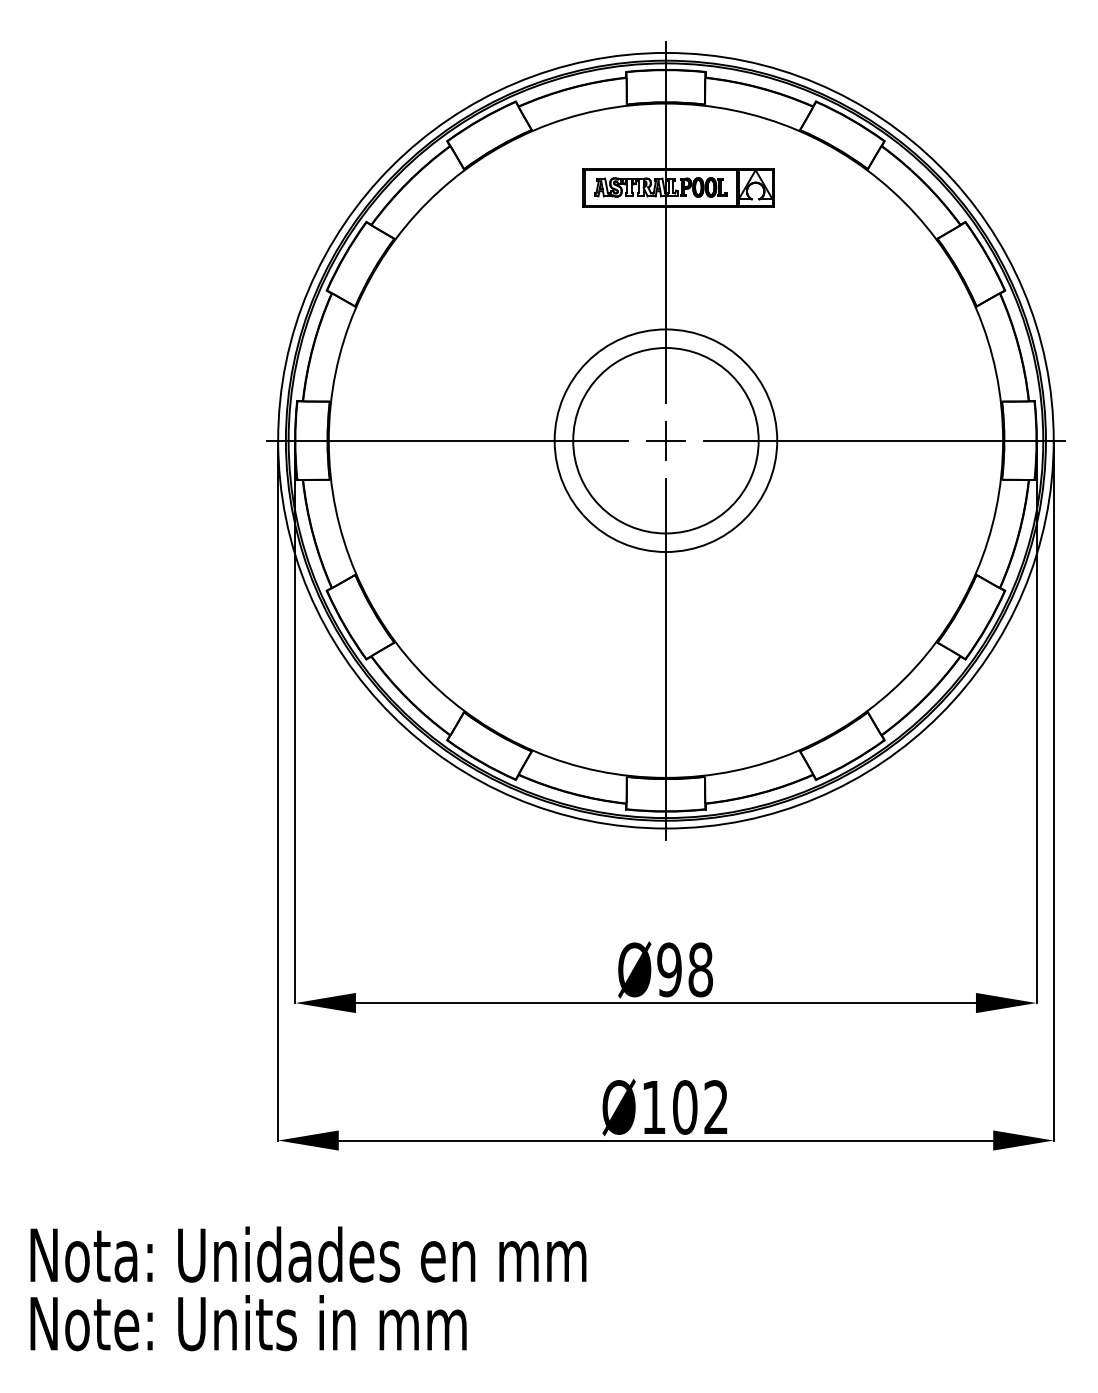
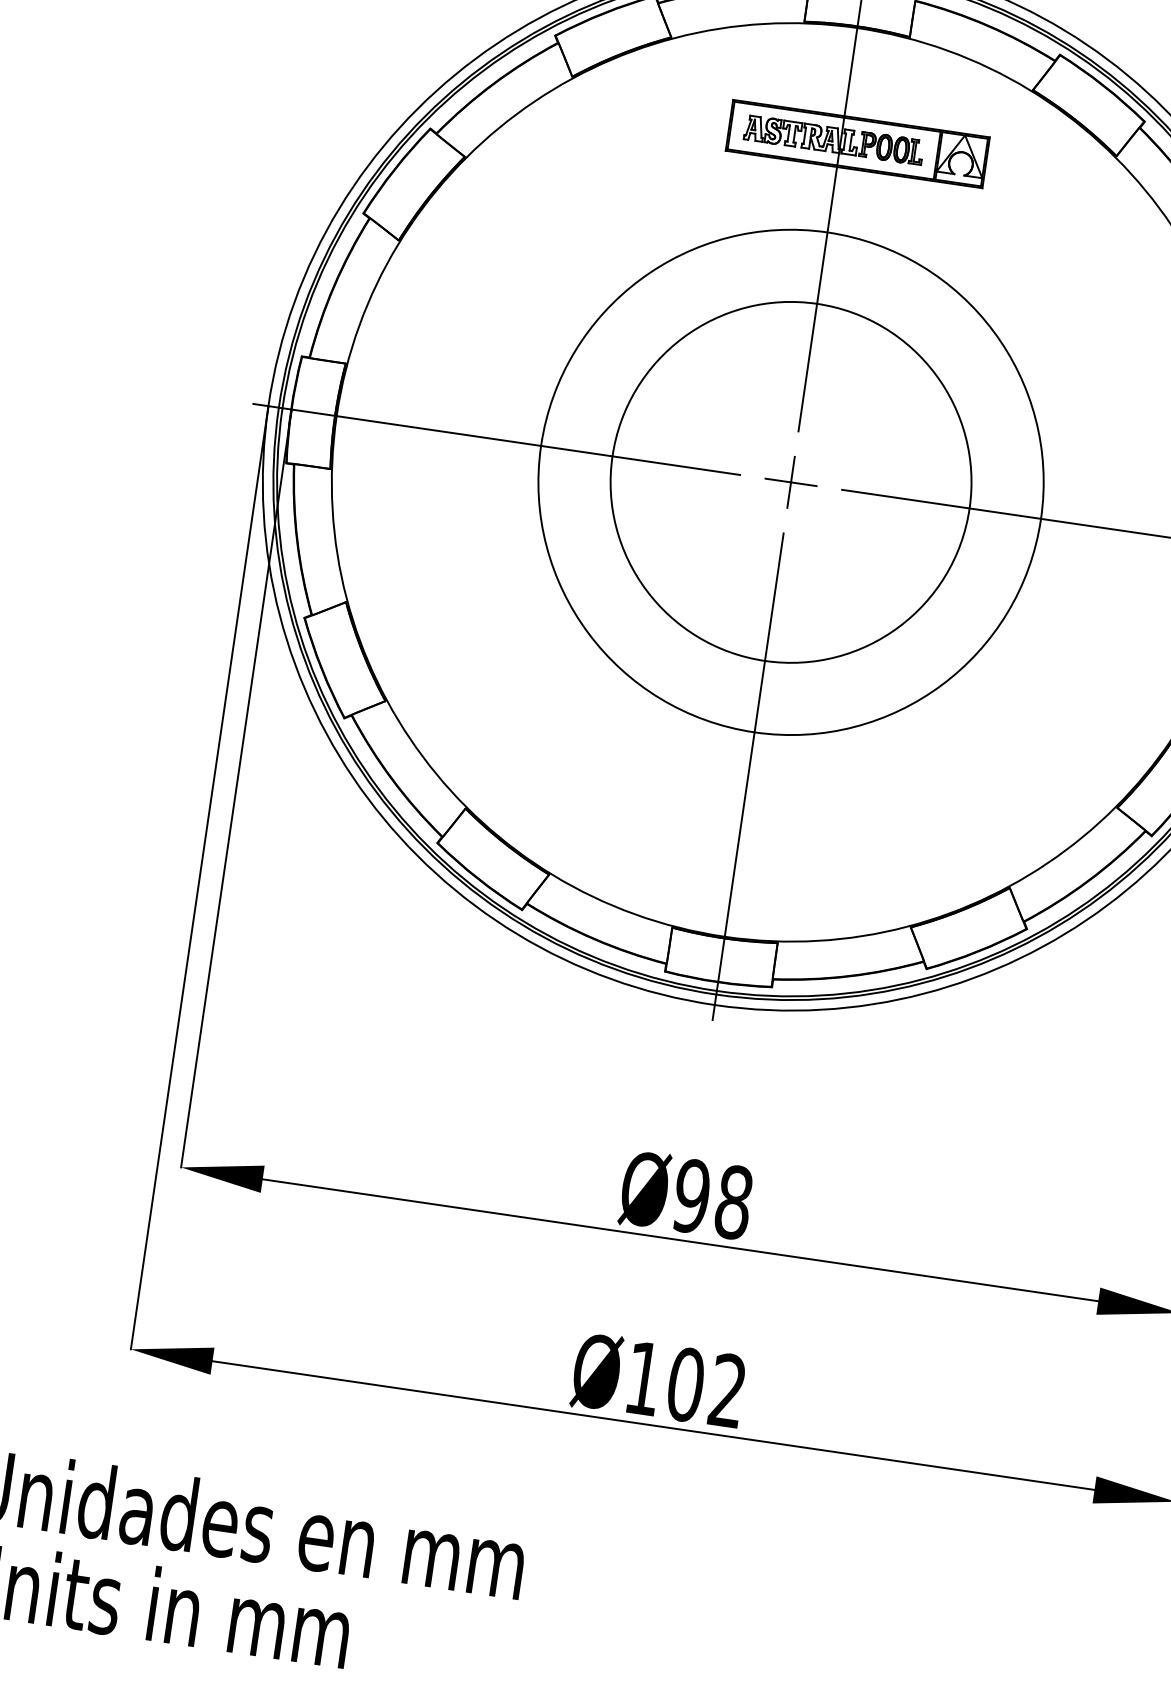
circle: (665, 440) -> (790, 481), size x1.43
circle: (665, 440) -> (790, 481), size x1.67

